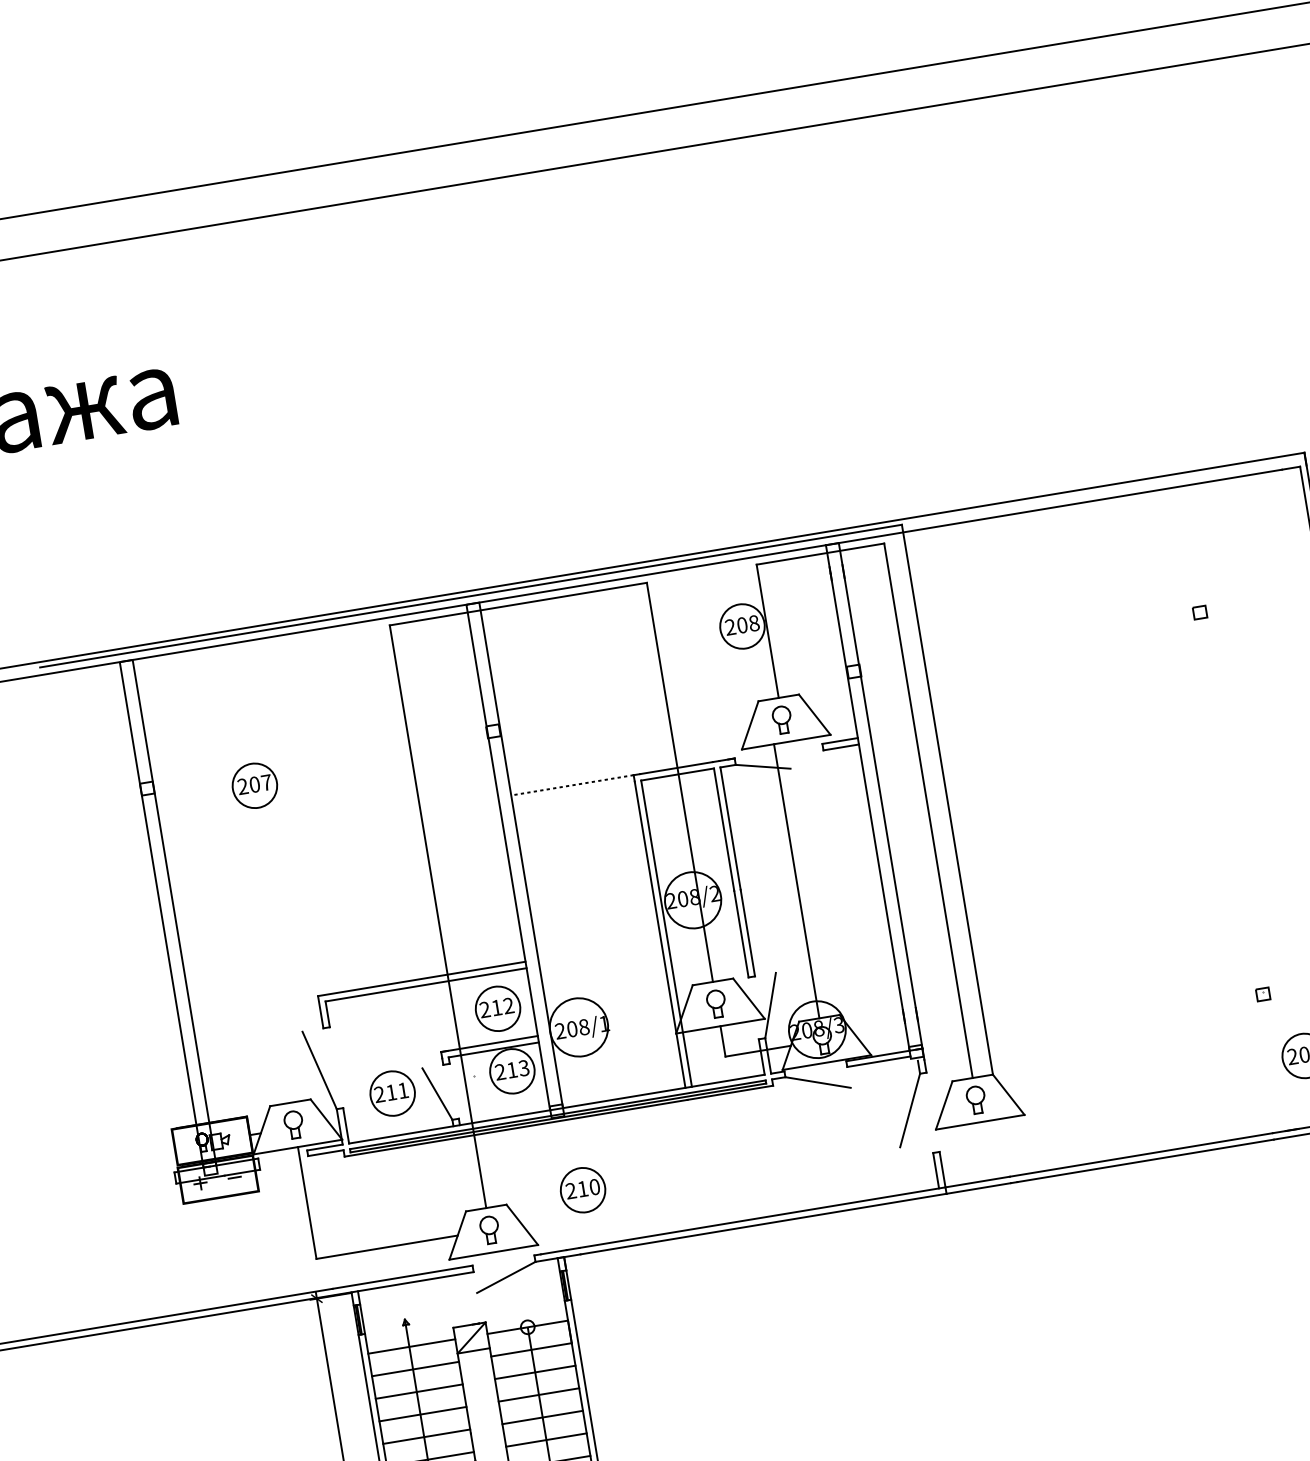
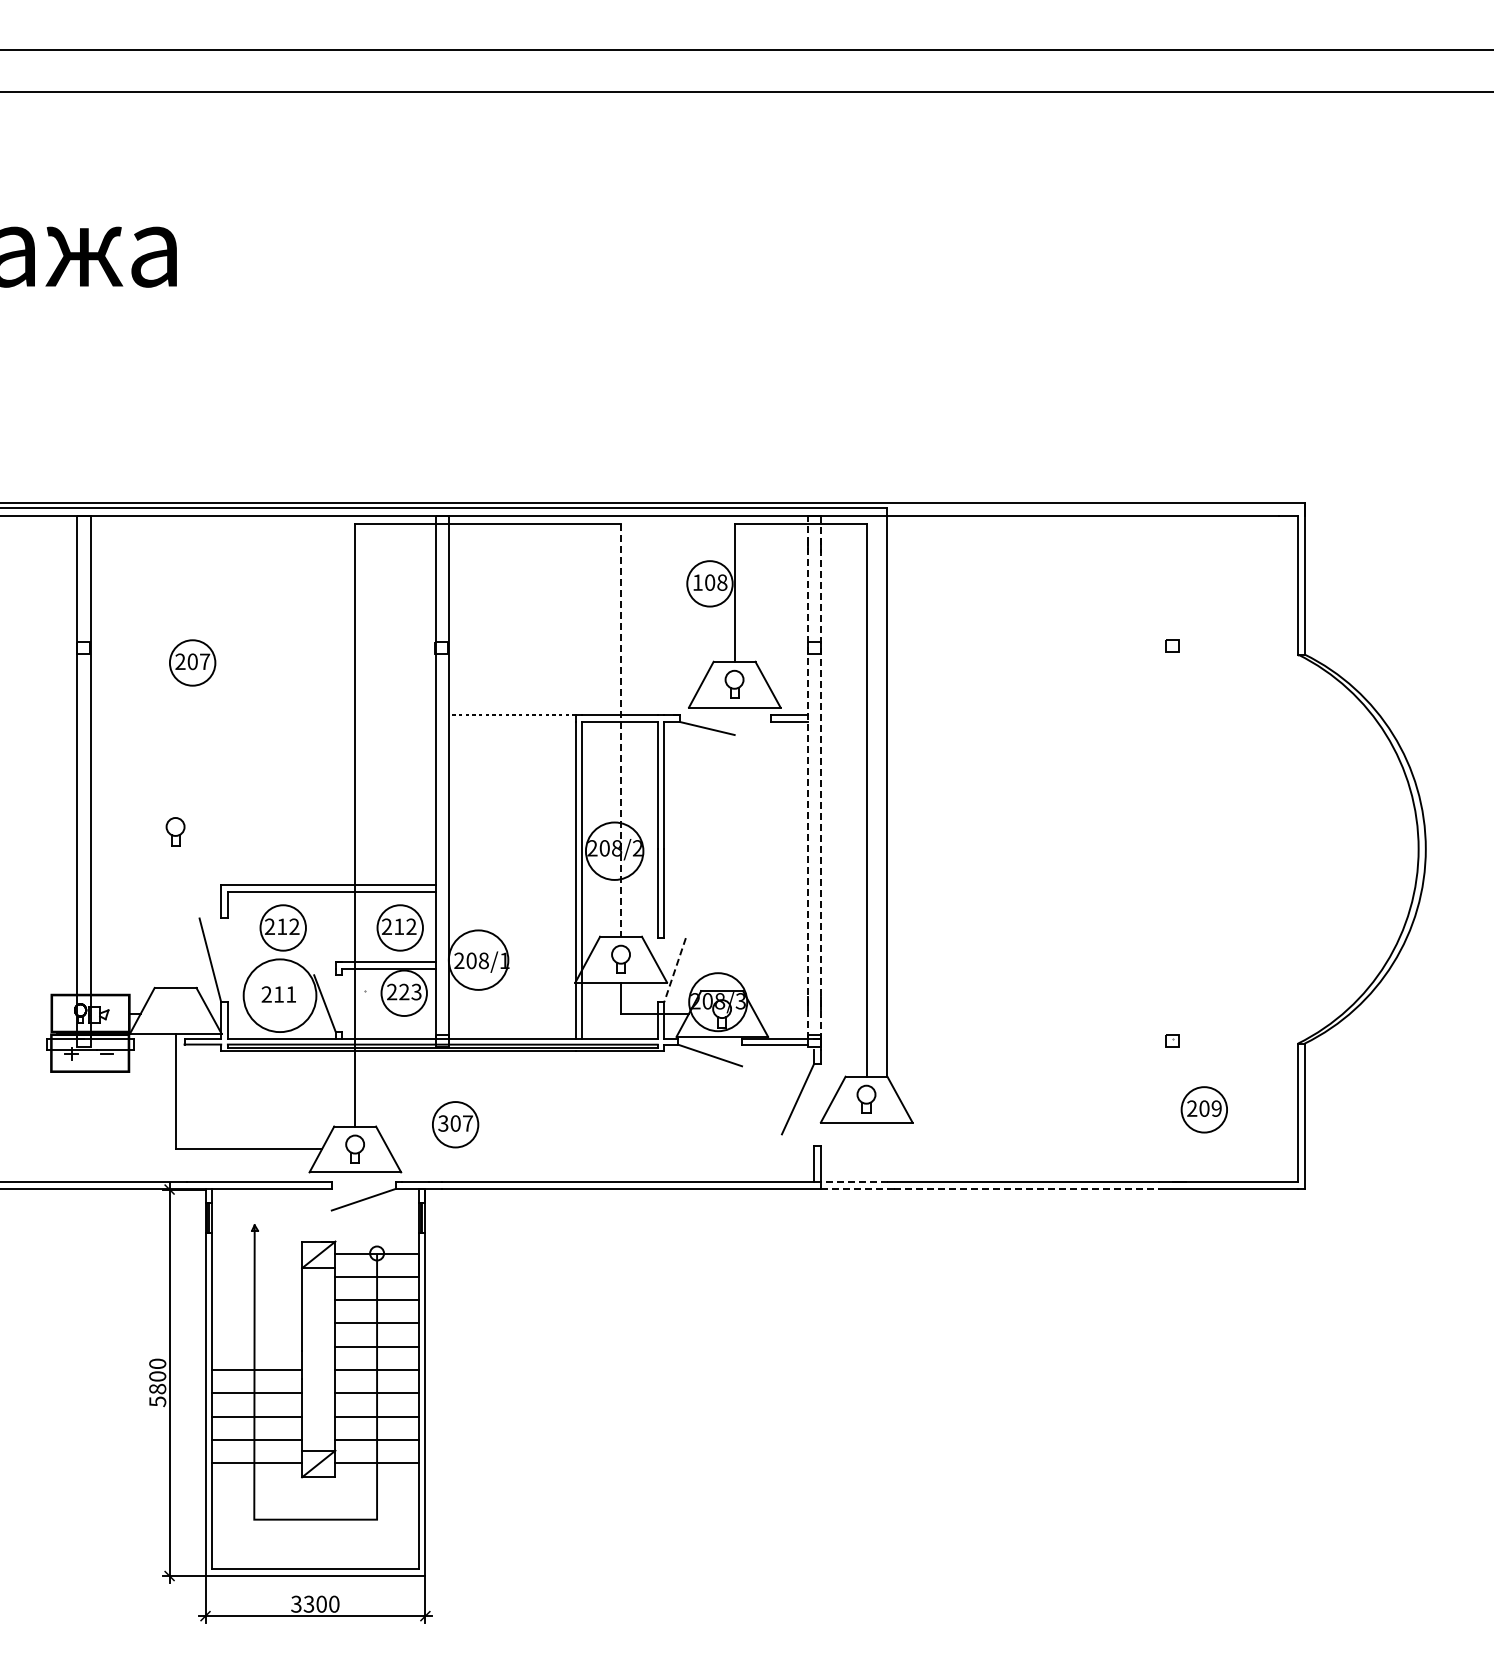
text: (730, 627) -> (697, 582), 208 -> 108
line: (680, 782) -> (621, 730), solid -> dashed
line: (880, 796) -> (820, 777), solid -> dashed
line: (867, 797) -> (807, 776), solid -> dashed
line: (797, 881) -> (722, 849), removed
line: (771, 1005) -> (675, 970), solid -> dashed
part: (384, 1027) -> (282, 927), added
text: (512, 1069) -> (404, 991), 213 -> 223
circle: (392, 1093) -> (279, 995), size x1.6
part: (293, 1124) -> (175, 831), moved
line: (1145, 1160) -> (1026, 1188), solid -> dashed
line: (977, 1182) -> (853, 1182), solid -> dashed
line: (979, 1188) -> (854, 1188), solid -> dashed
text: (582, 1189) -> (455, 1123), 210 -> 307
line: (412, 1346) -> (257, 1253), removed
line: (415, 1368) -> (257, 1276), removed
line: (419, 1391) -> (257, 1300), removed
line: (423, 1414) -> (257, 1323), removed
line: (427, 1436) -> (257, 1346), removed

